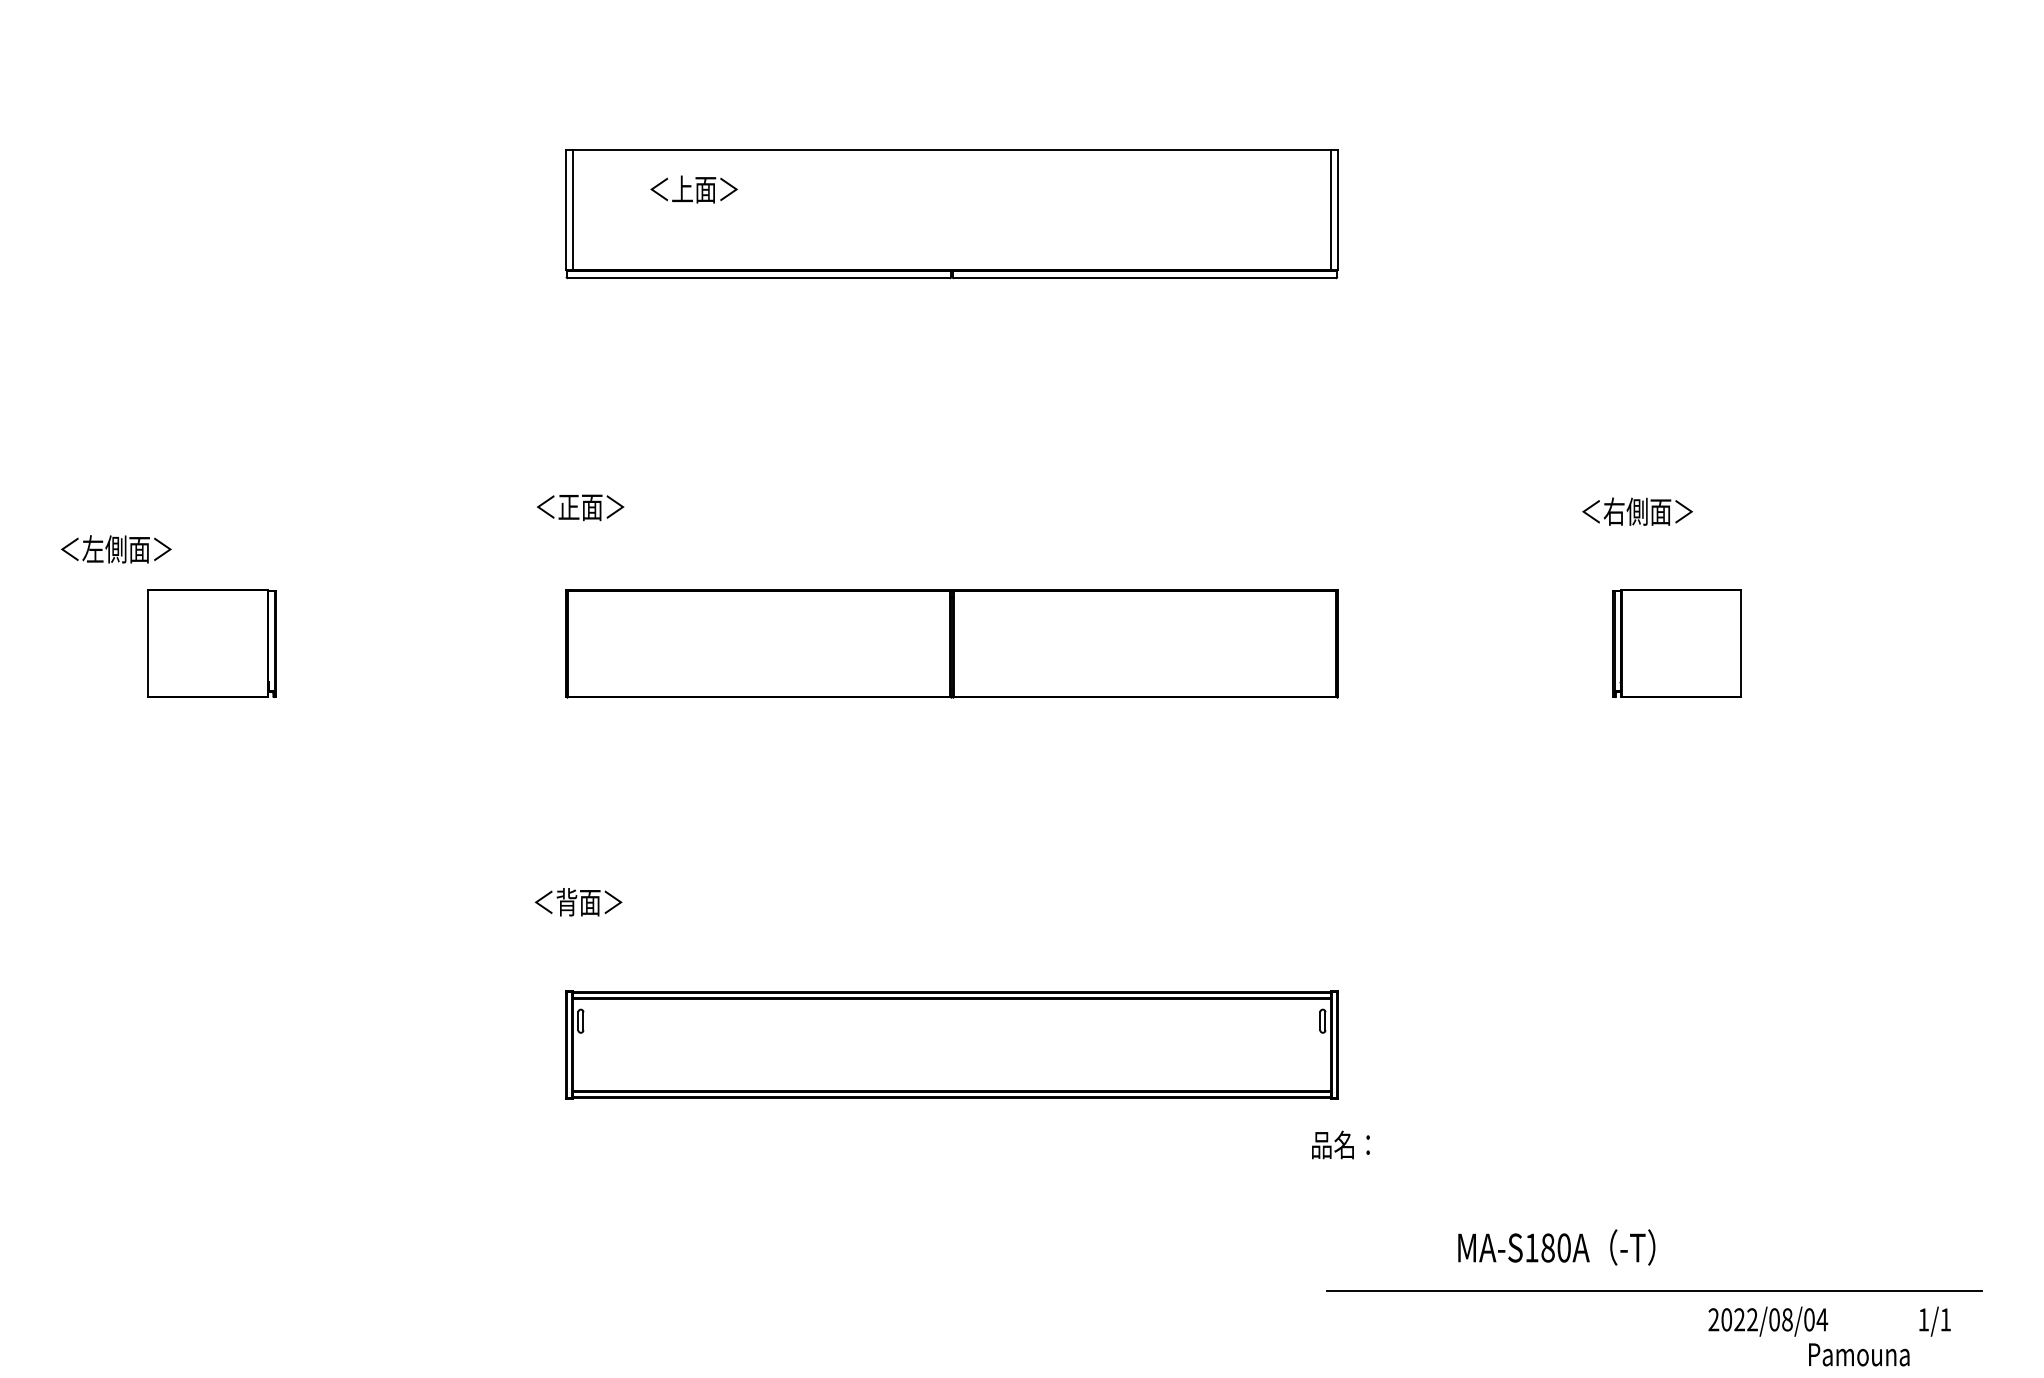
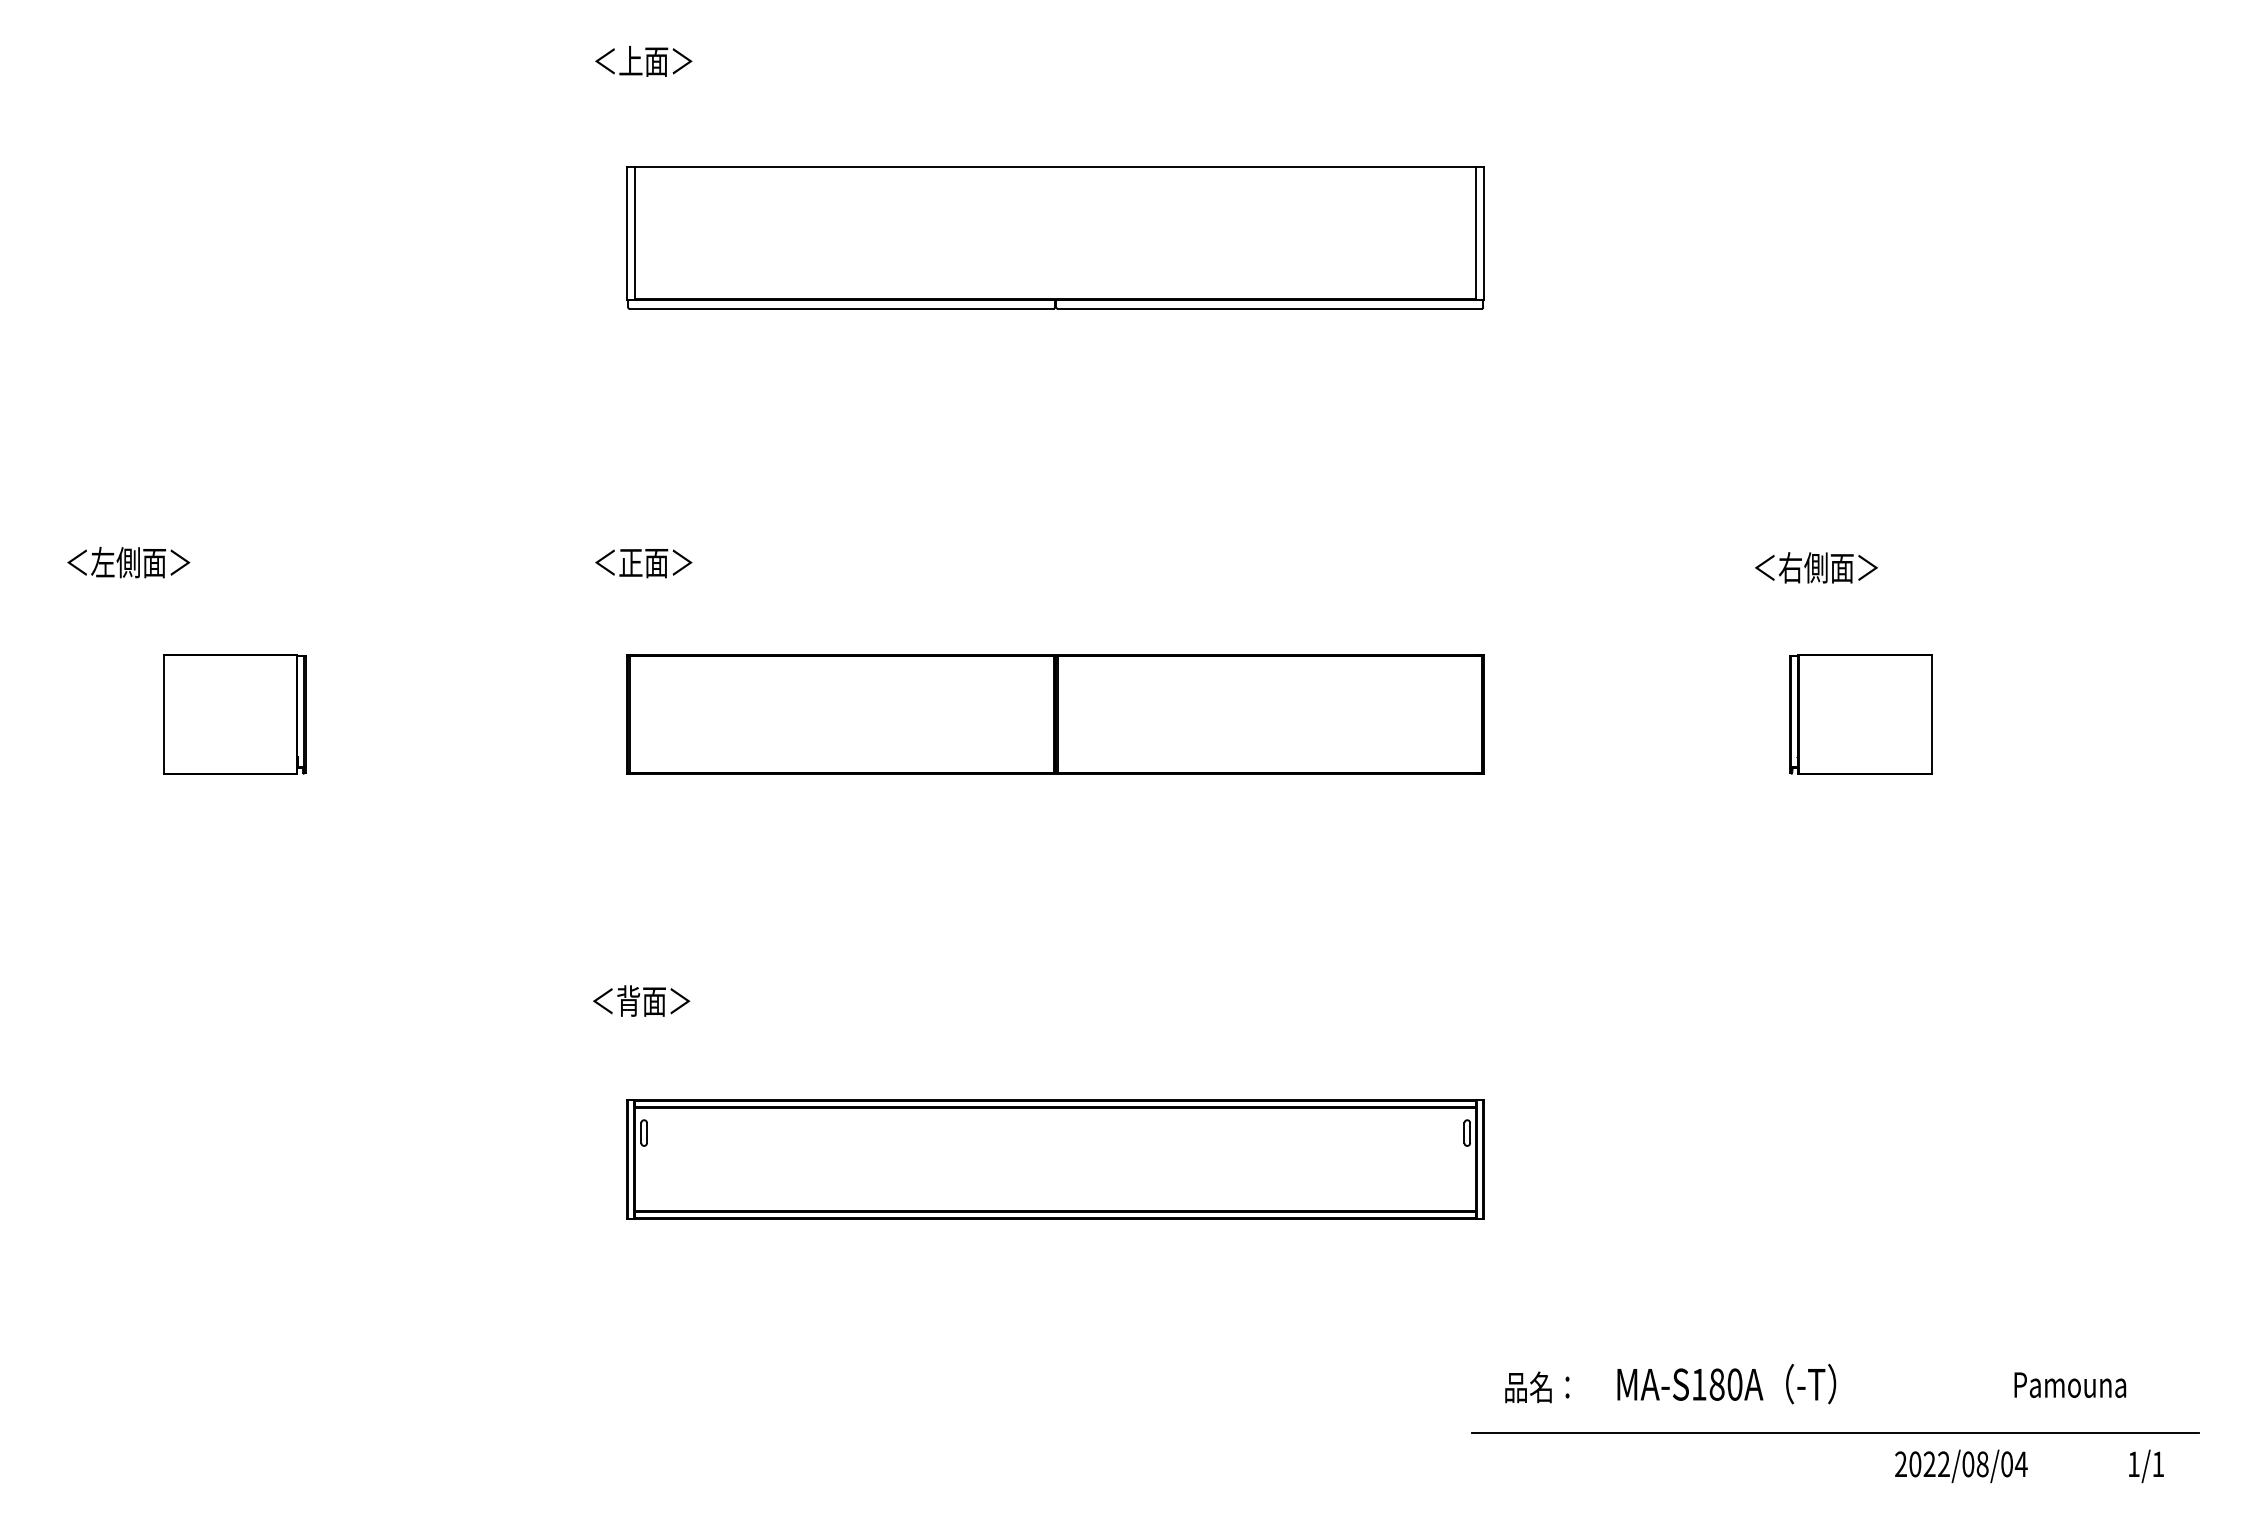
text: (693, 188) -> (643, 60), moved
text: (116, 549) -> (128, 562), moved
text: (1341, 1145) -> (1537, 1387), moved
text: (1859, 1354) -> (2070, 1384), moved

